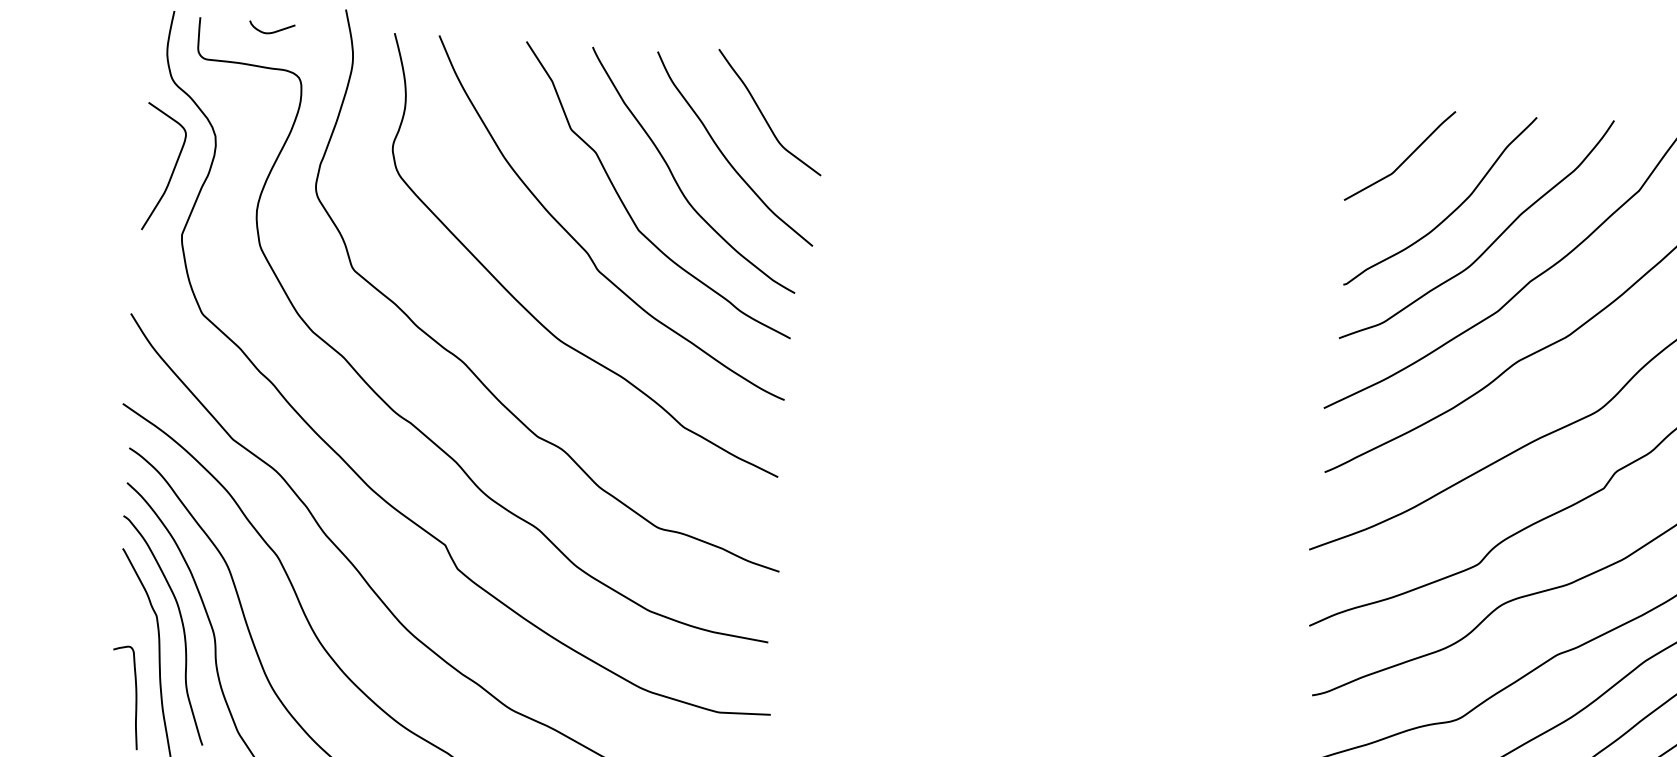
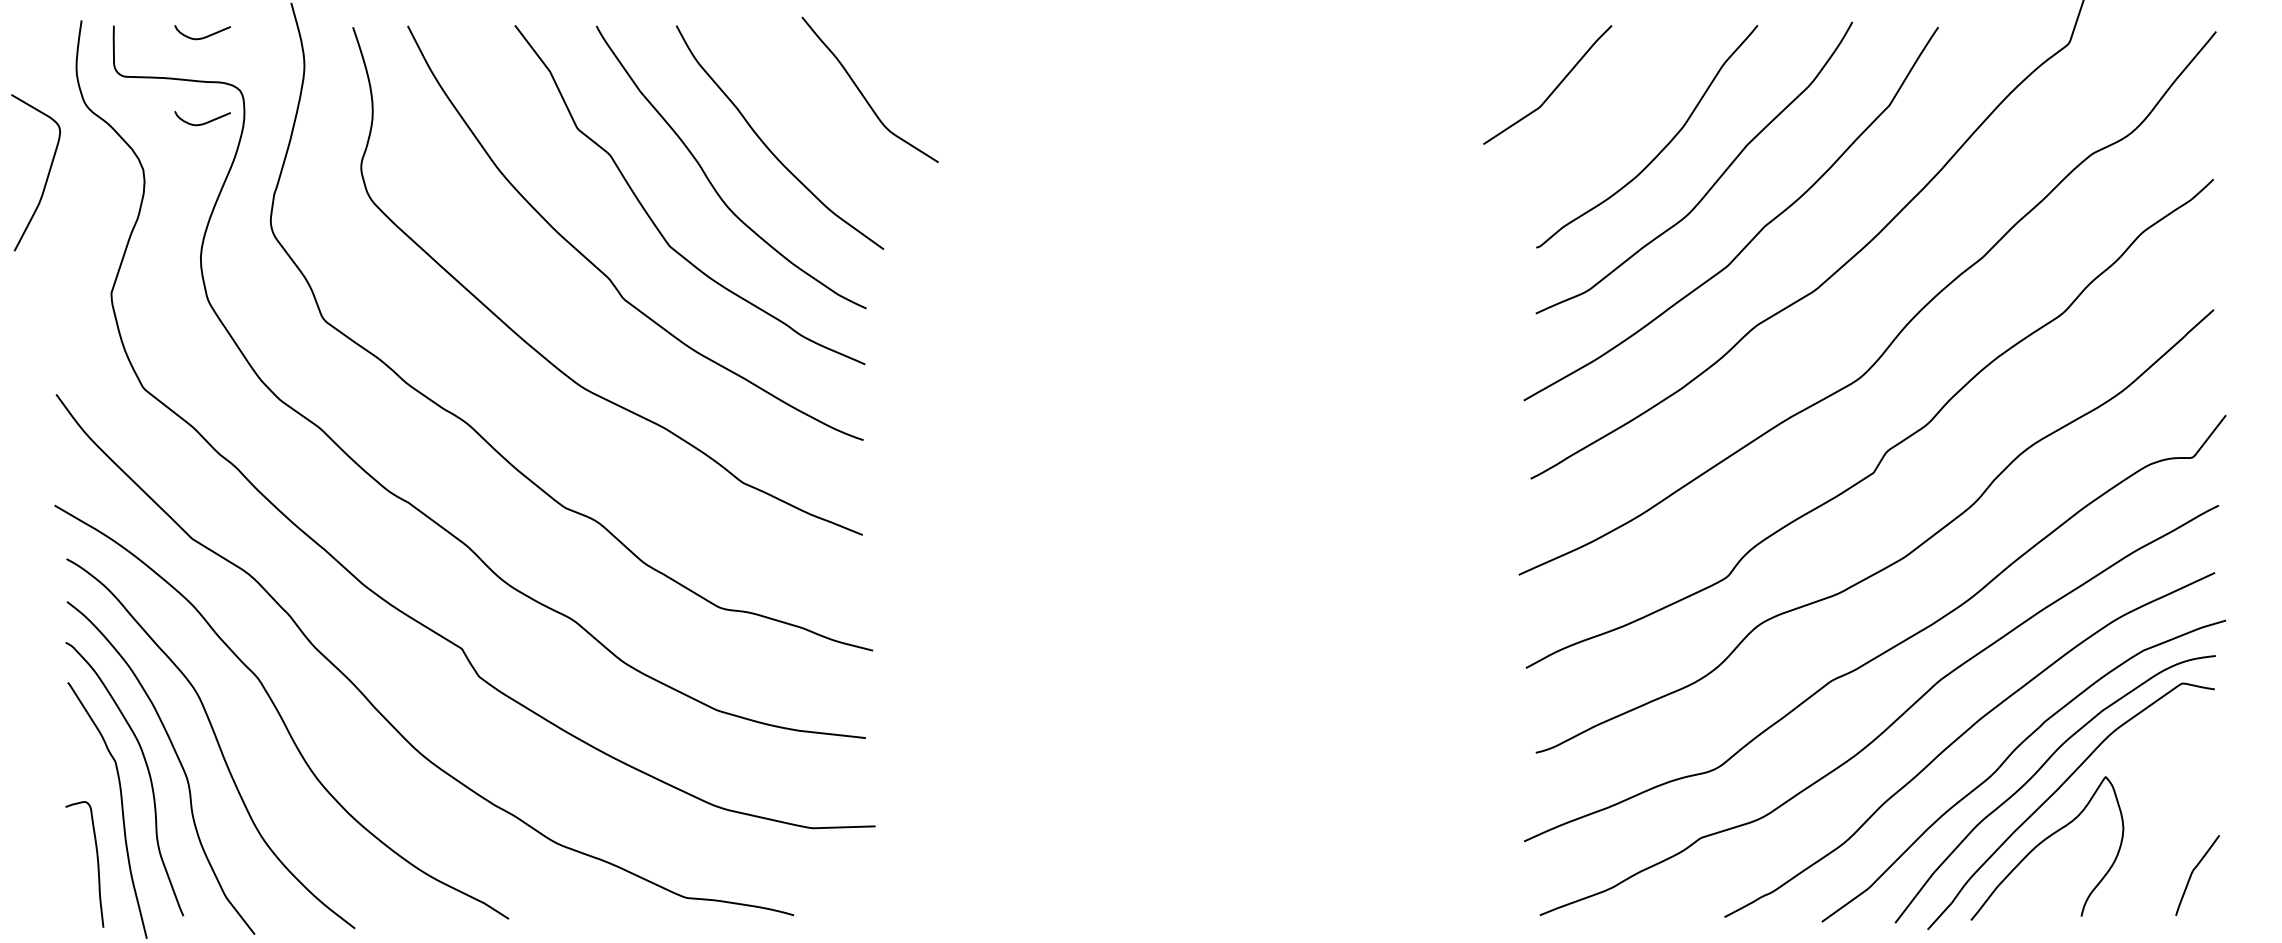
curve: (268, 101) -> (204, 122), added
curve: (764, 115) -> (863, 94), moved
curve: (1404, 159) -> (1553, 89), moved
curve: (172, 171) -> (46, 177), moved

